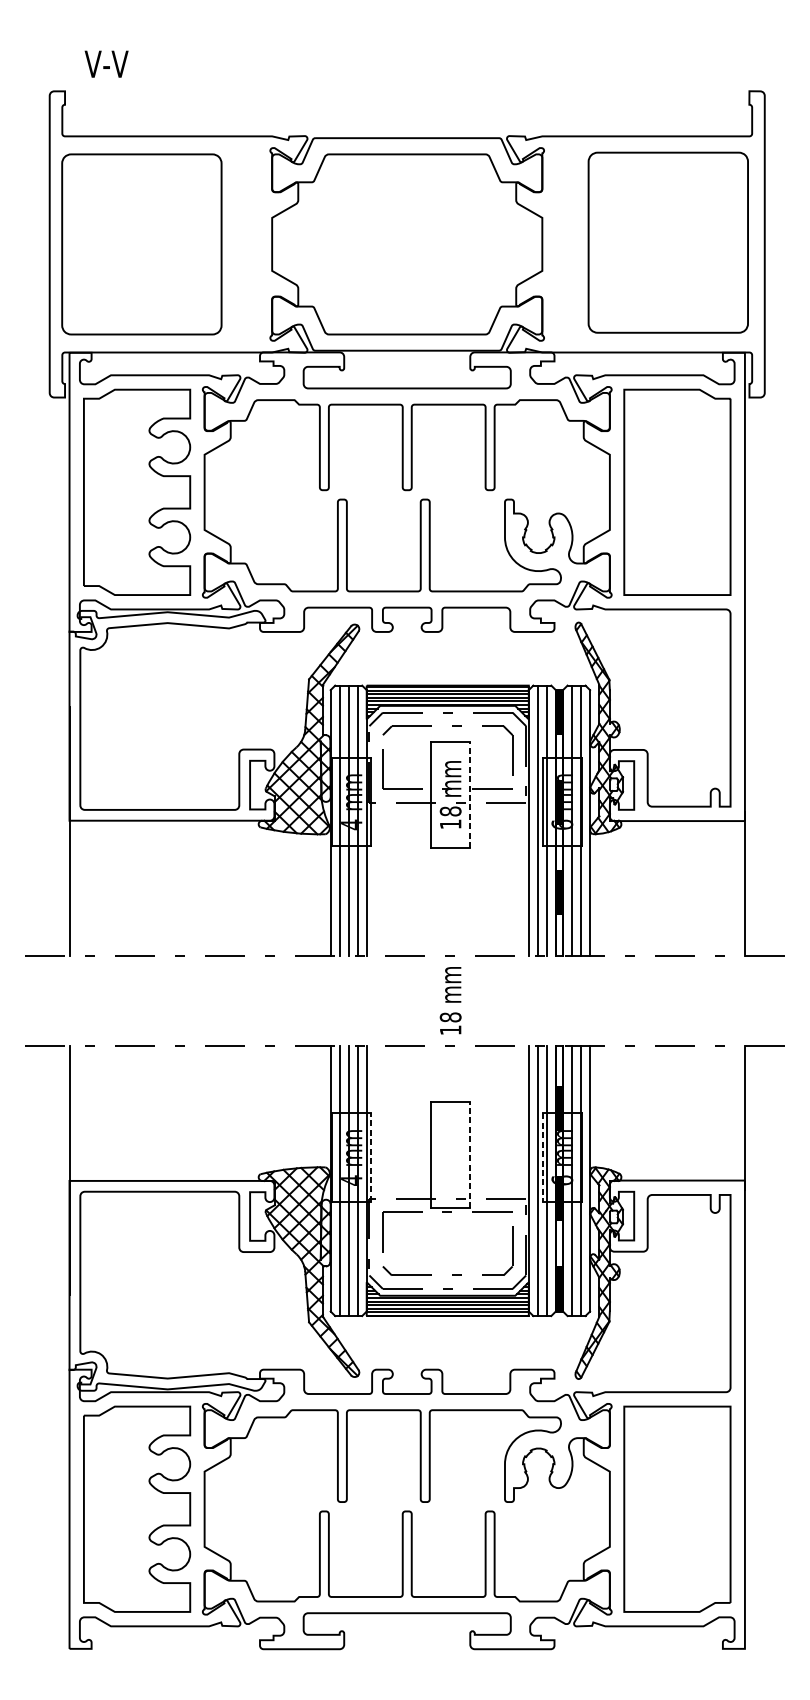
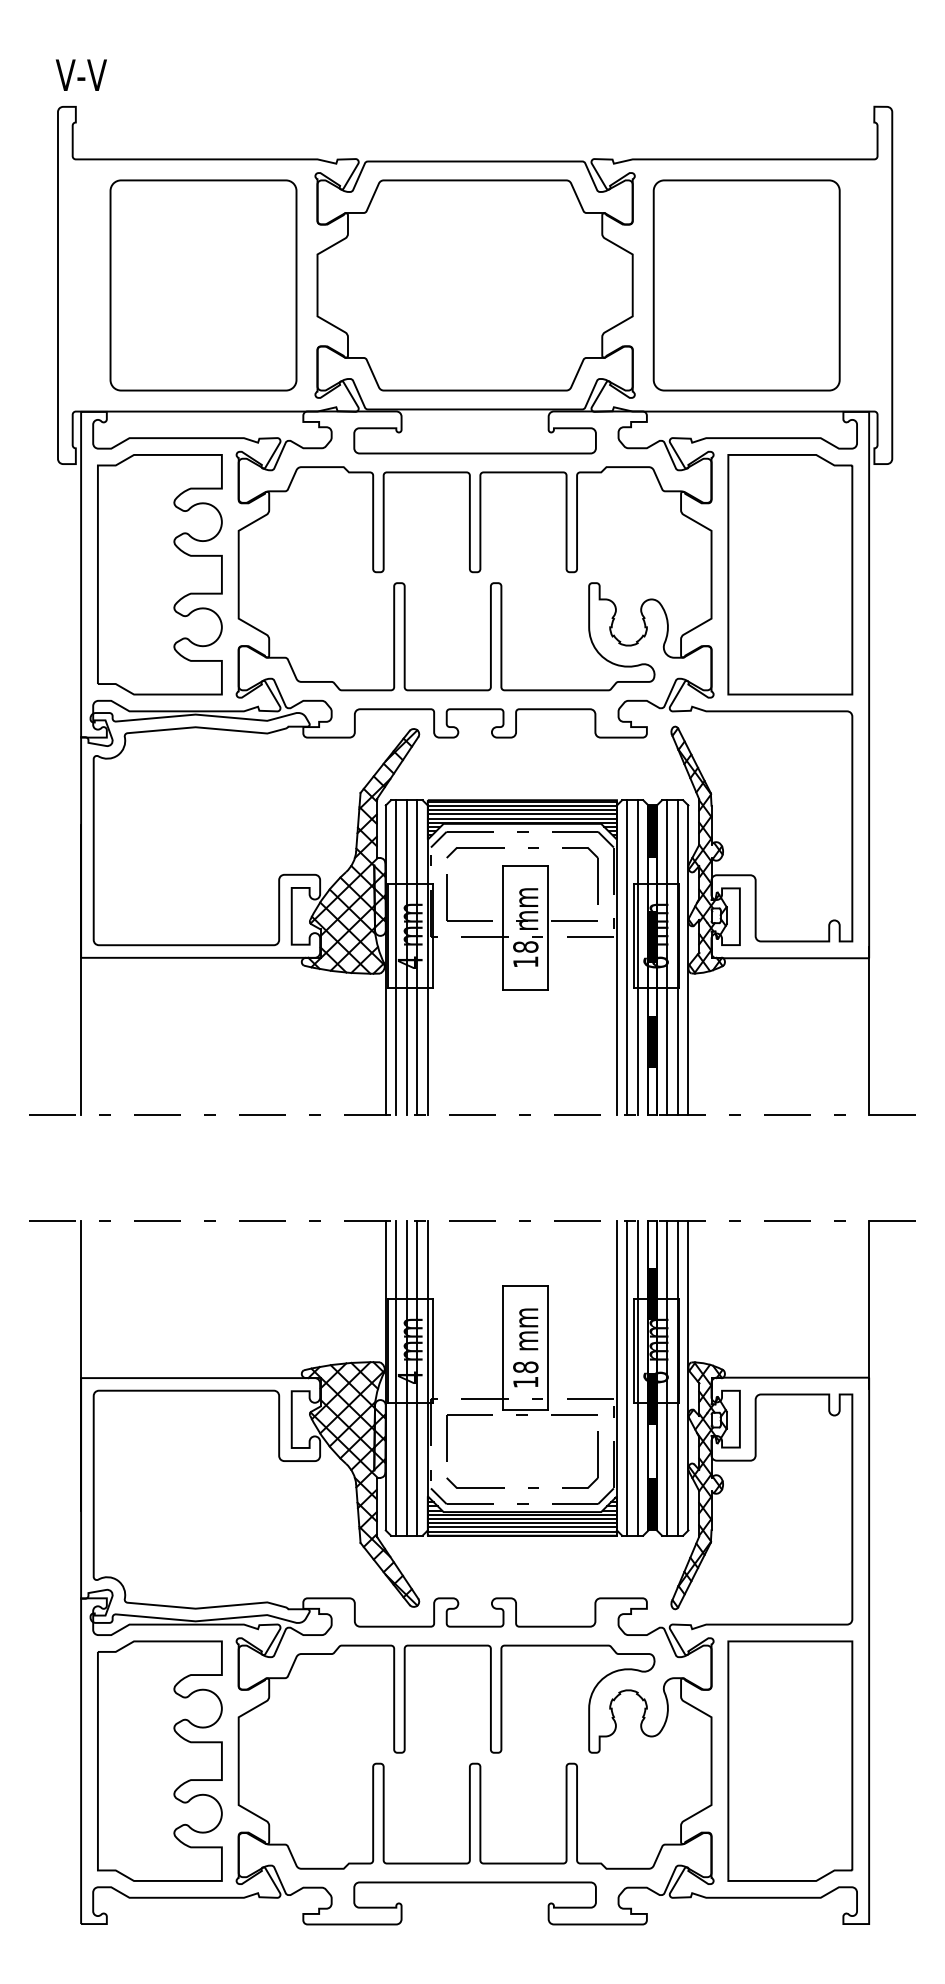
text: (105, 63) -> (80, 74), moved
part: (668, 242) -> (746, 285), moved
part: (141, 244) -> (203, 285), moved
line: (470, 794) -> (548, 927), dashed -> solid
text: (450, 1000) -> (525, 1347), moved
line: (470, 1155) -> (548, 1348), dashed -> solid
line: (370, 1157) -> (432, 1350), dashed -> solid
line: (542, 1157) -> (633, 1350), dashed -> solid

